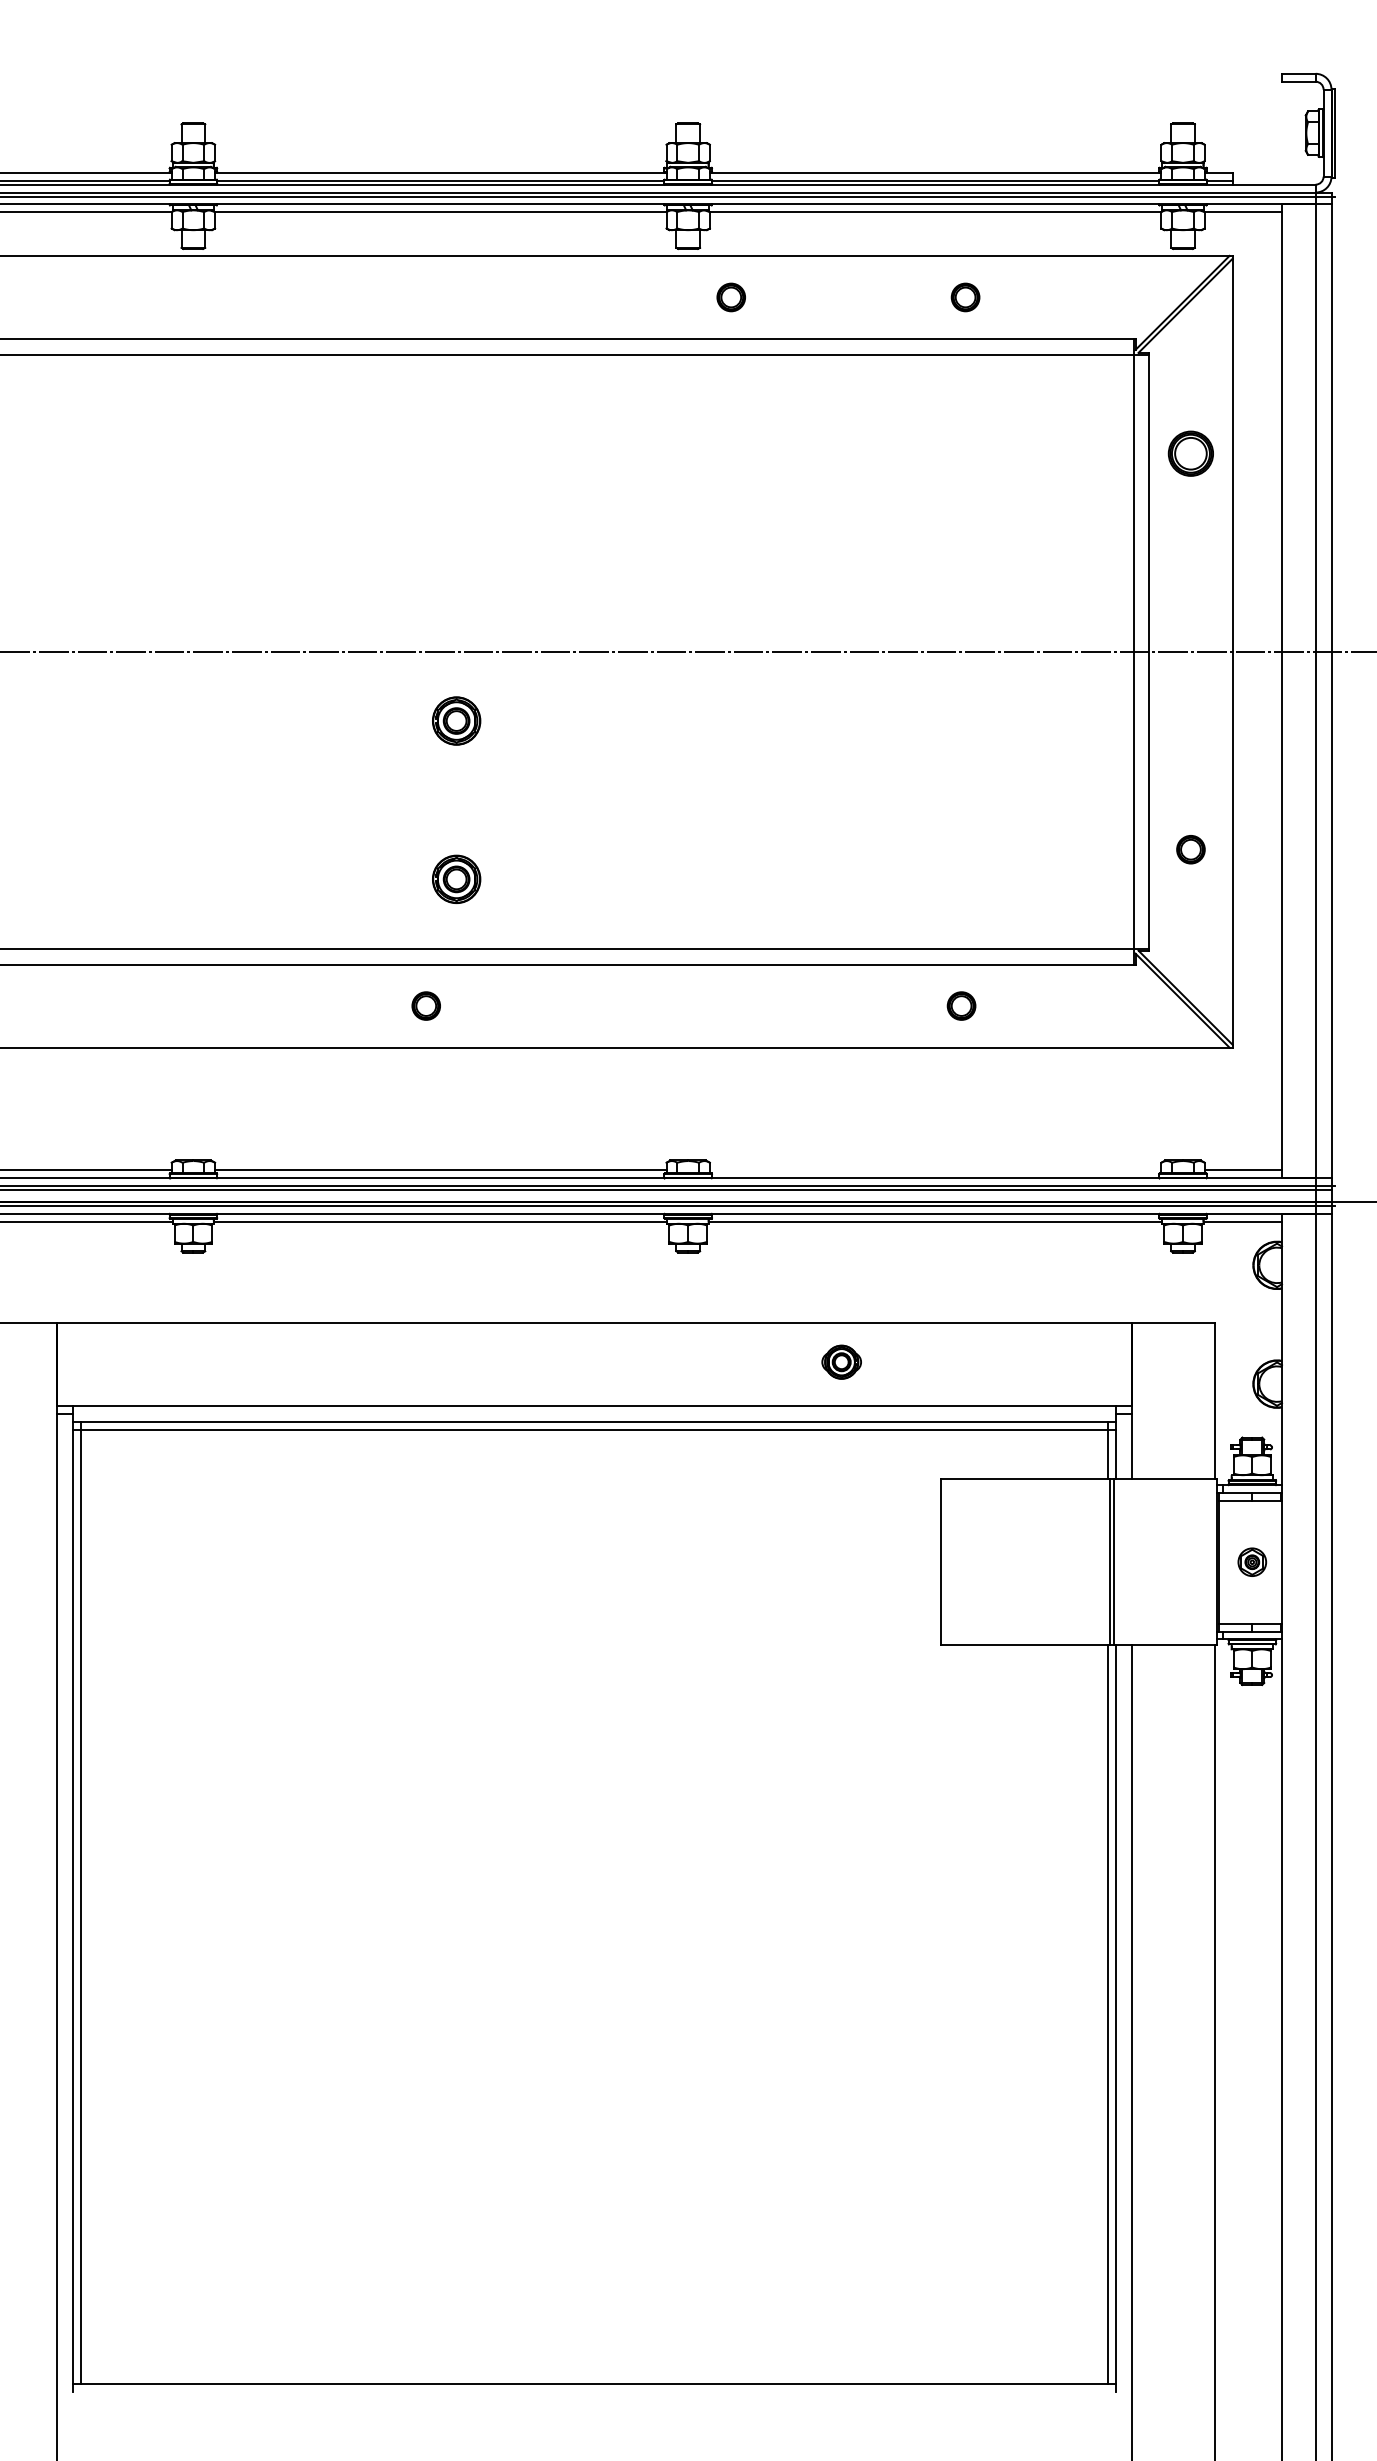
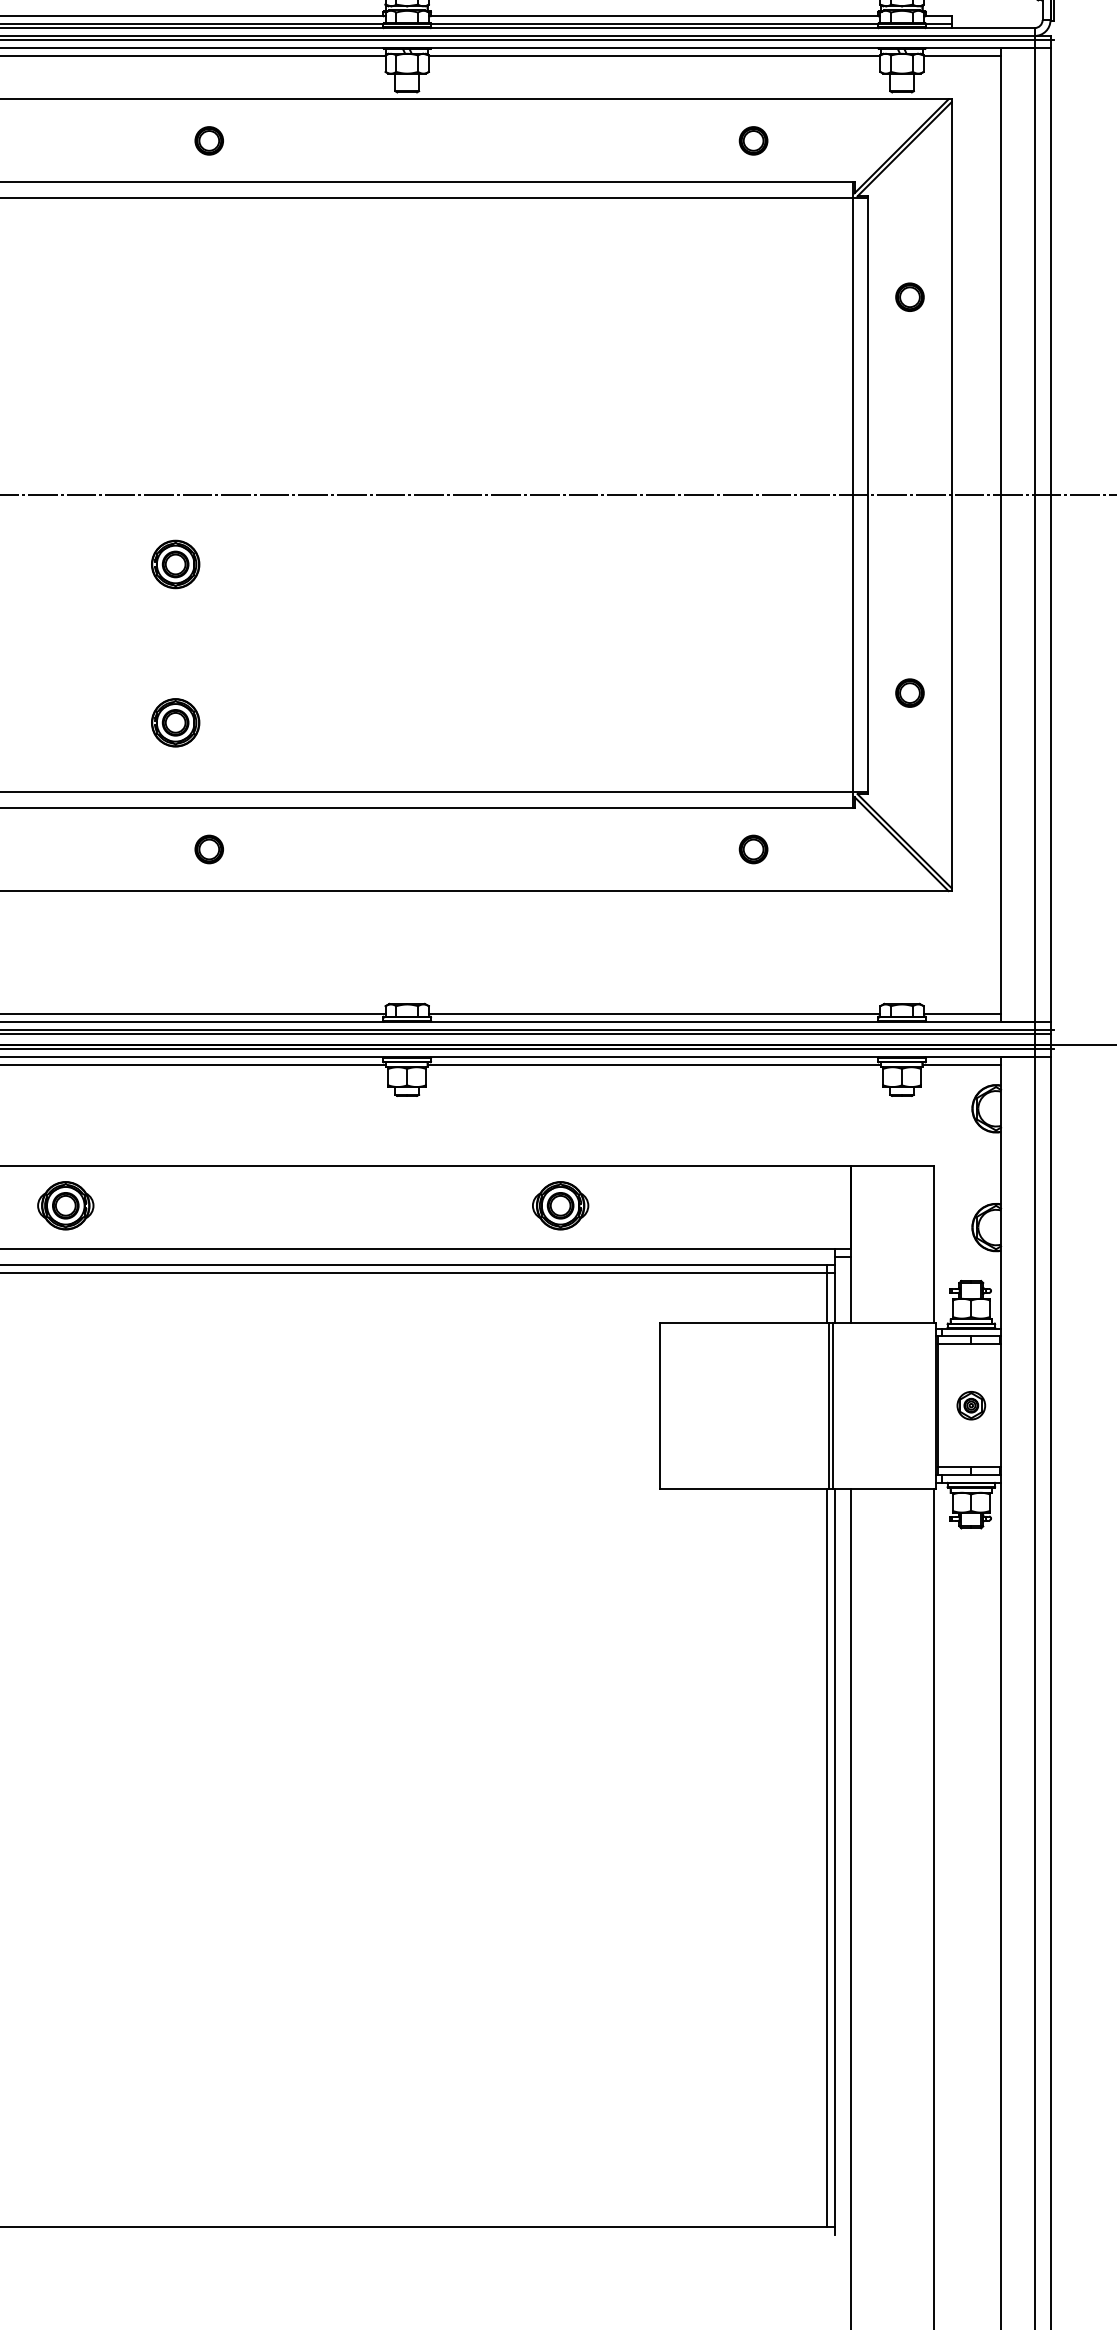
part: (730, 297) -> (208, 140), moved
part: (965, 297) -> (753, 140), moved
part: (1190, 453) -> (909, 296), size x0.62
part: (425, 1005) -> (208, 848), moved
part: (961, 1005) -> (753, 848), moved
line: (935, 1170) -> (654, 1013), added
part: (346, 1361) -> (65, 1204), added
part: (841, 1361) -> (560, 1204), size x1.43

